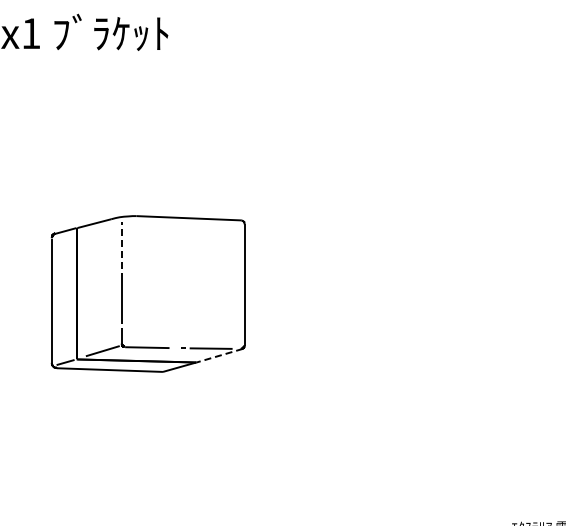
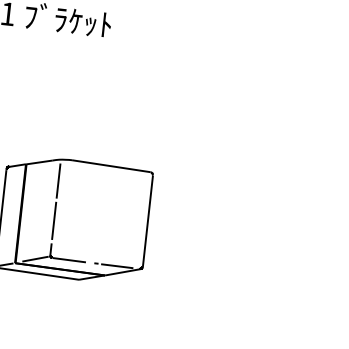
line: (121, 244) -> (58, 180), dashed -> solid
line: (219, 355) -> (122, 272), dashed -> solid

